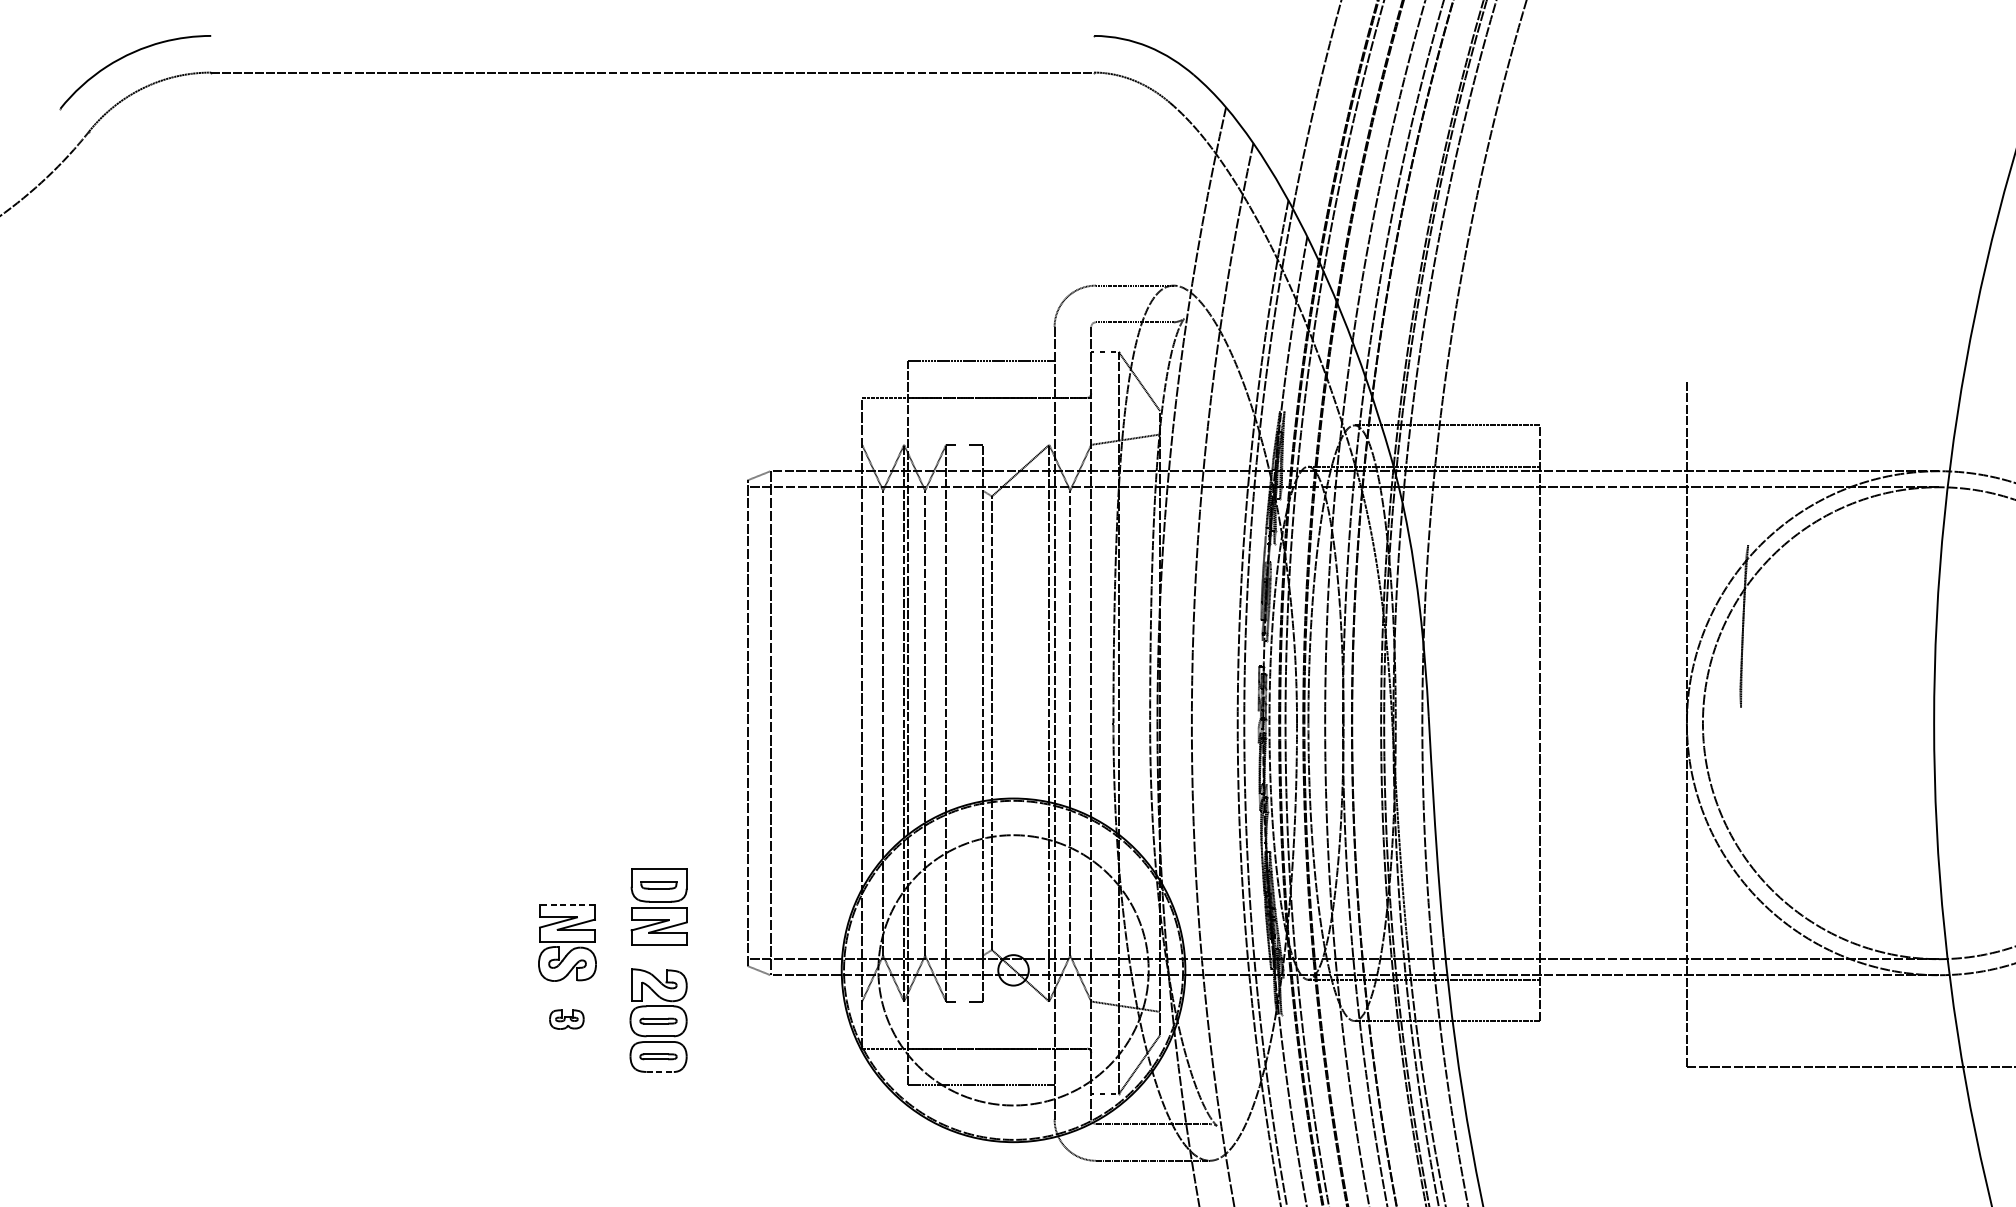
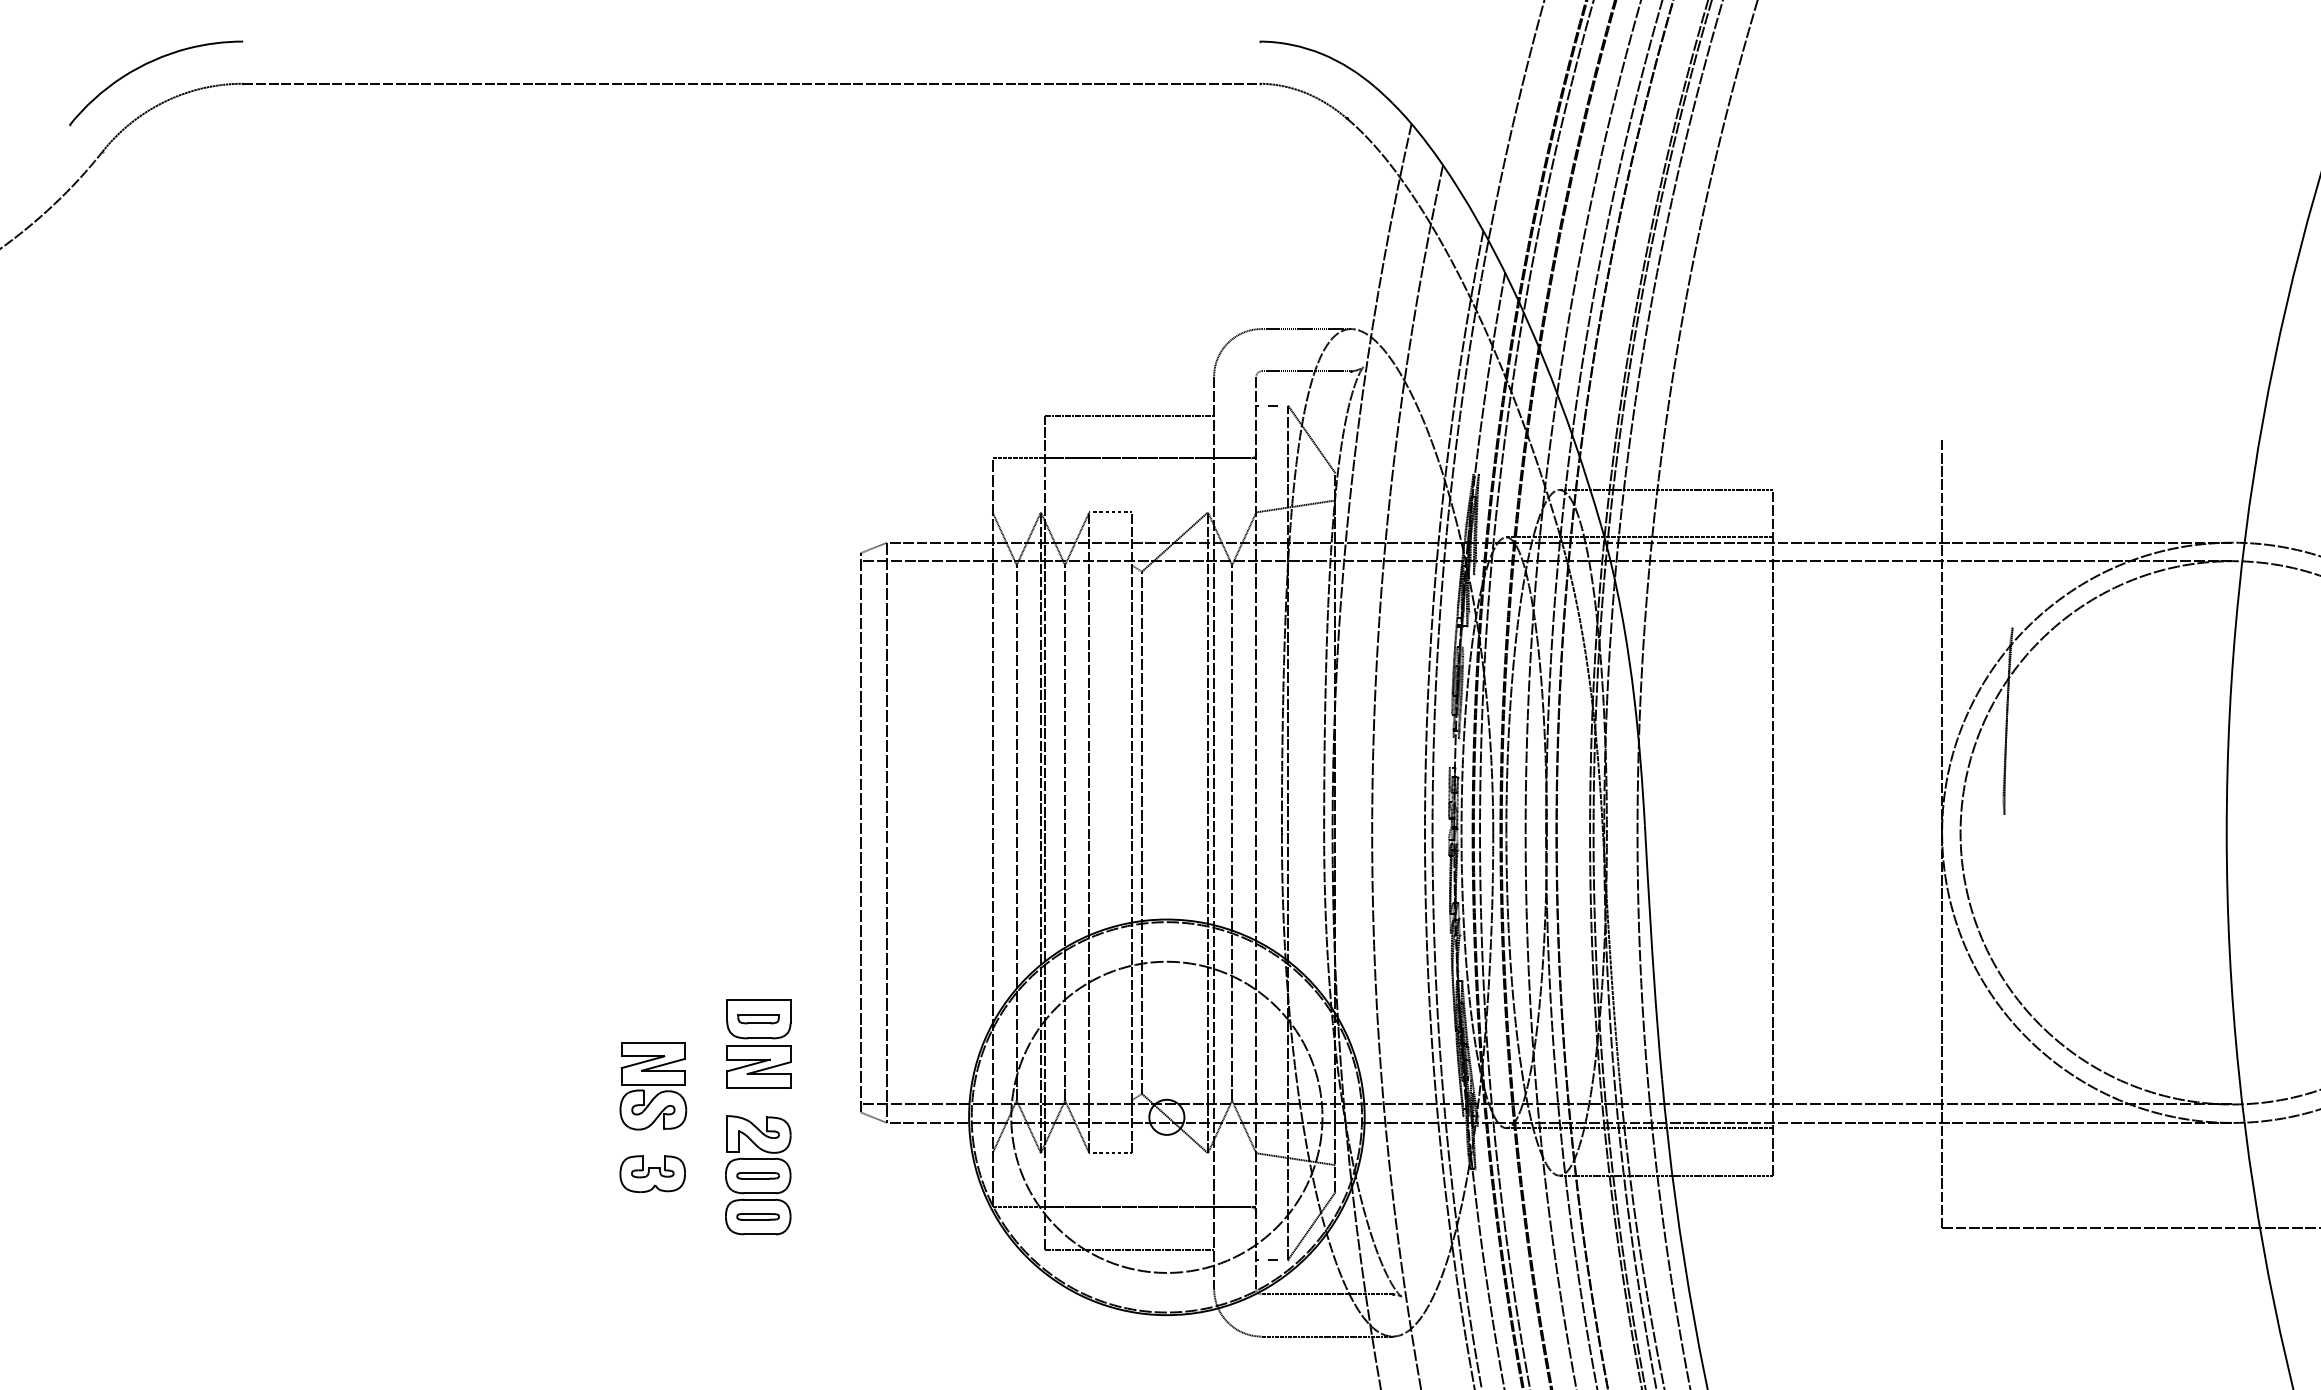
line: (567, 905) -> (653, 1042), dashed -> solid
part: (566, 1019) -> (652, 1173), size x1.67
line: (660, 1072) -> (760, 1234), dashed -> solid

